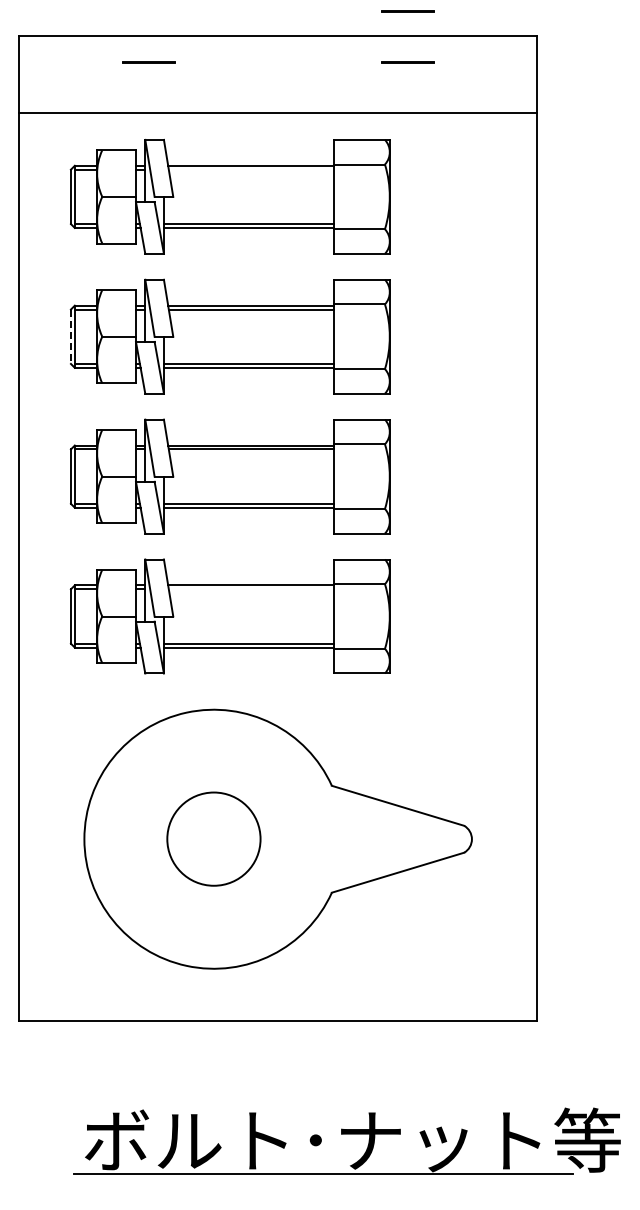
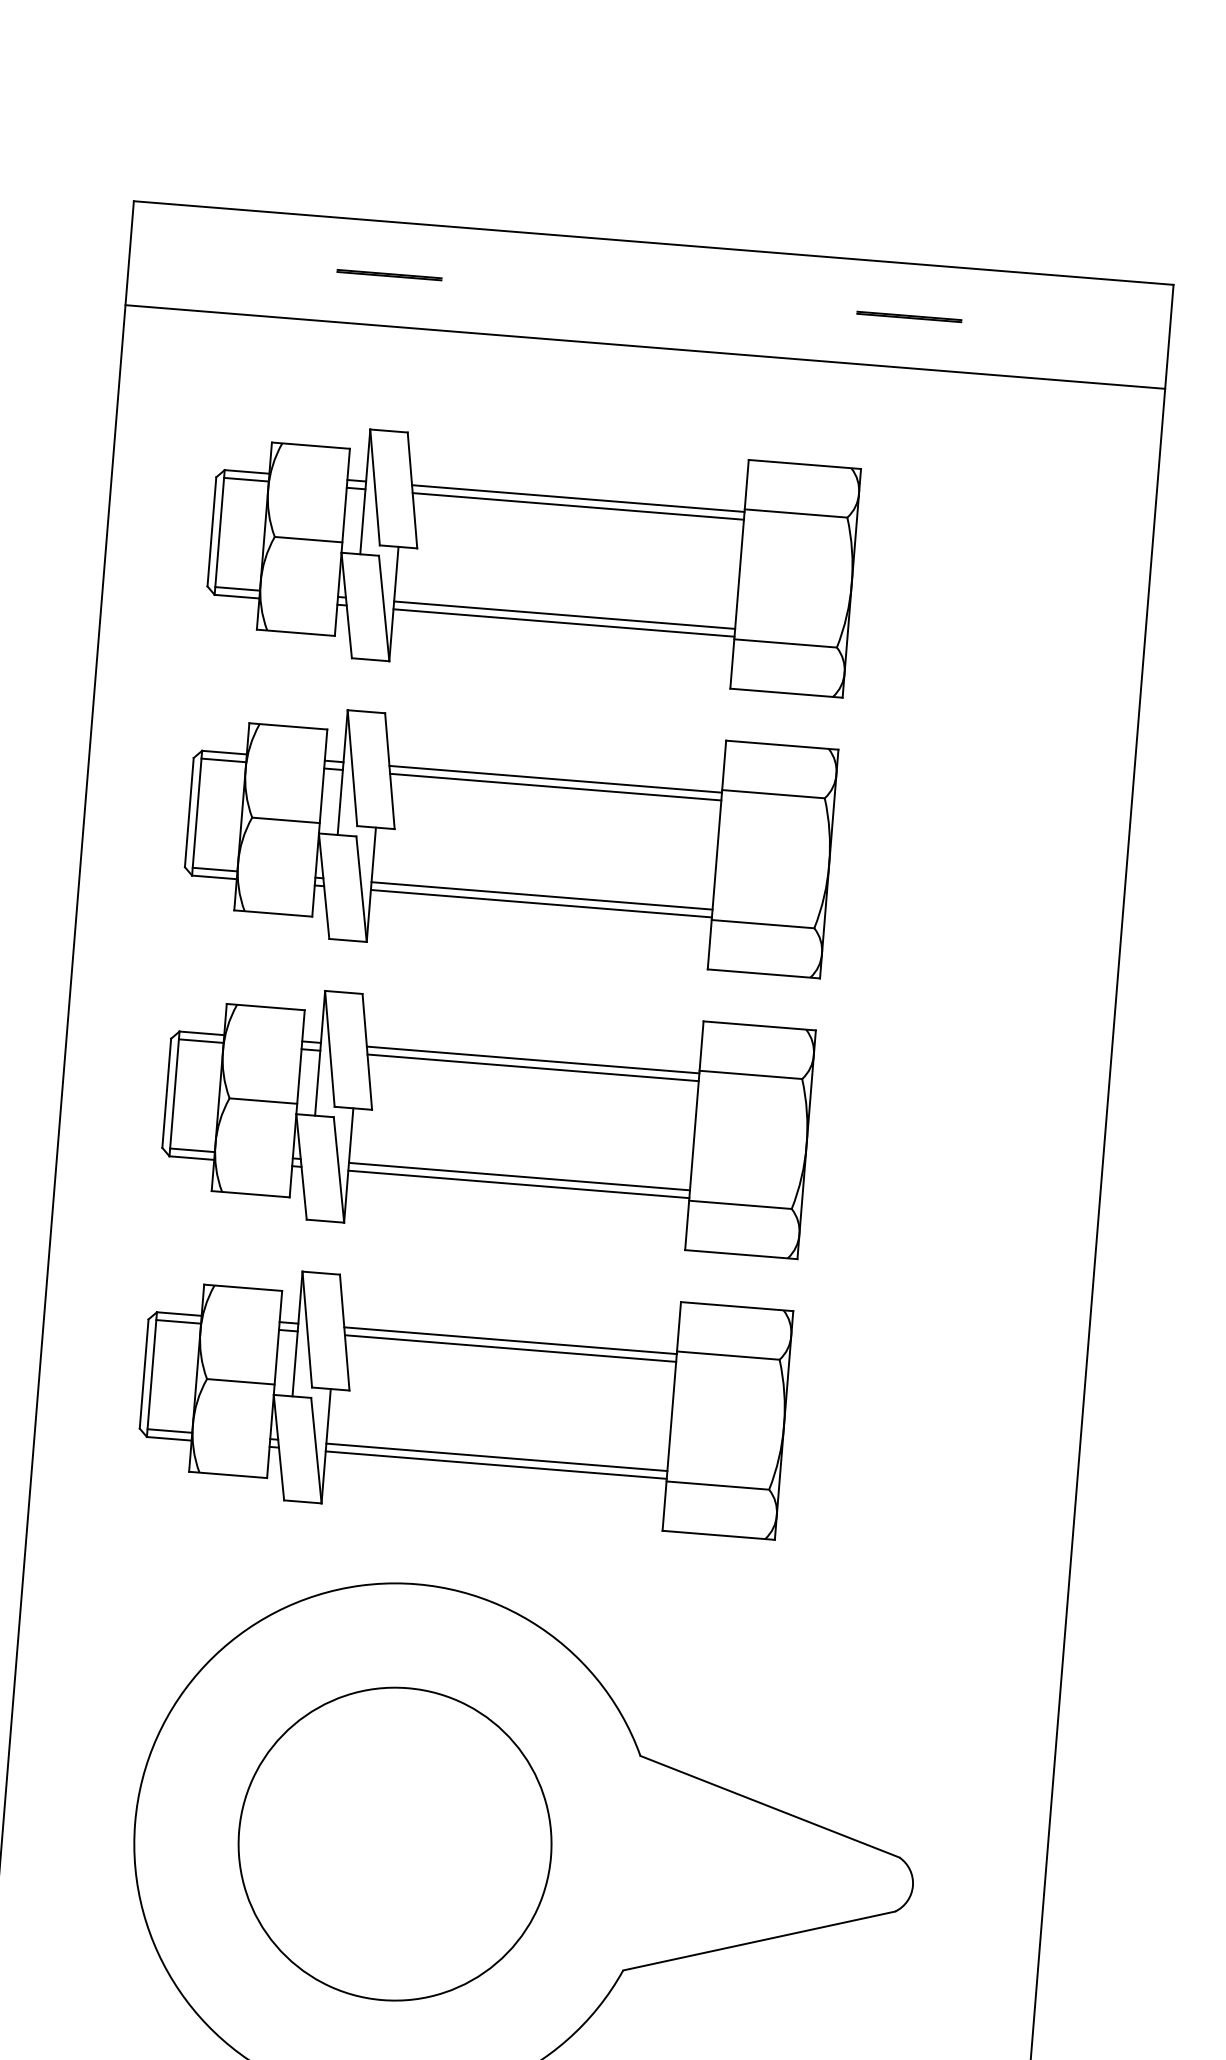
line: (407, 11) -> (917, 214), removed
line: (278, 113) -> (645, 347), moved
line: (250, 169) -> (576, 505), added
line: (70, 337) -> (188, 813), dashed -> solid
line: (250, 589) -> (508, 1348), added
circle: (213, 838) -> (394, 1842), size x1.67

